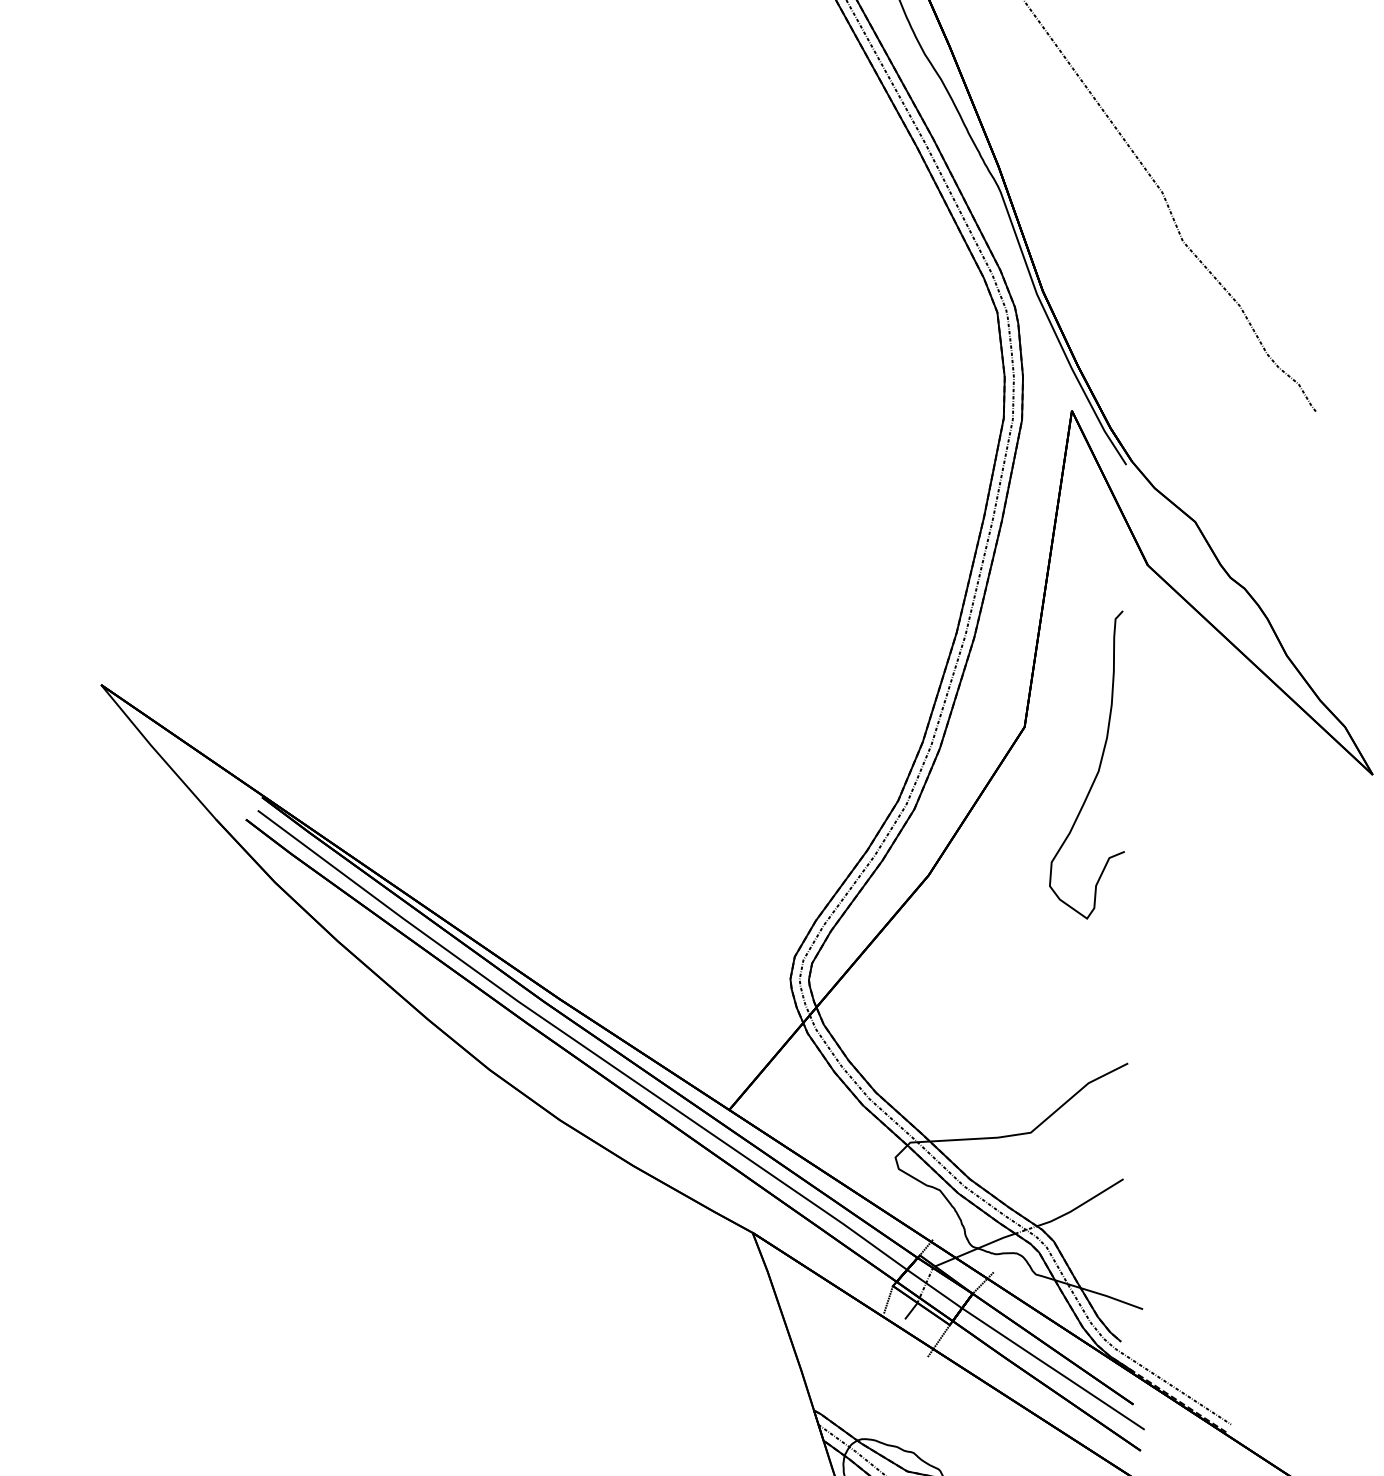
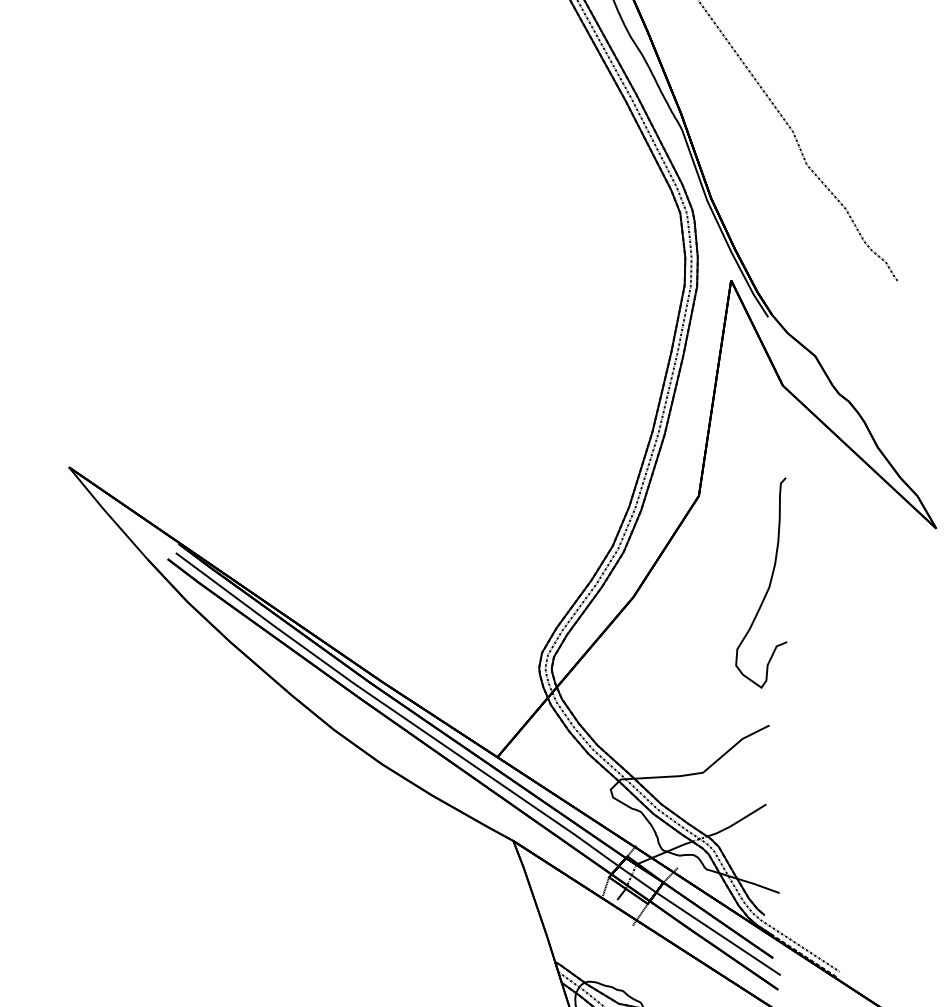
curve: (1097, 768) -> (768, 585), moved

